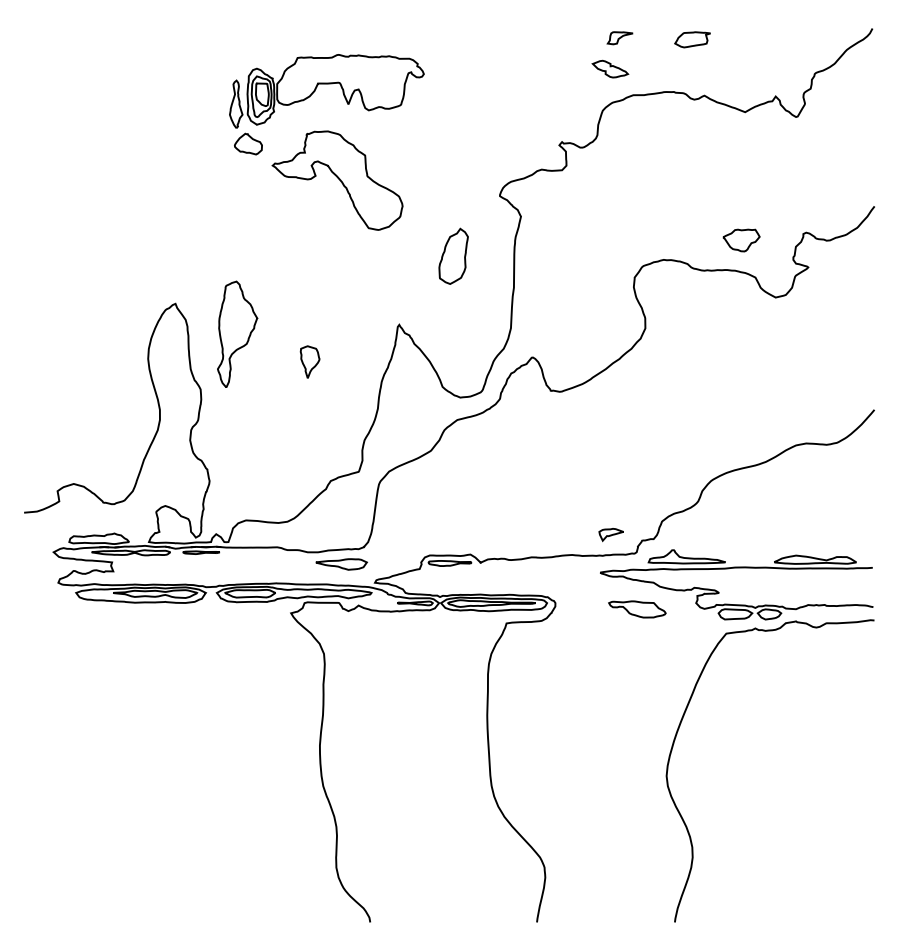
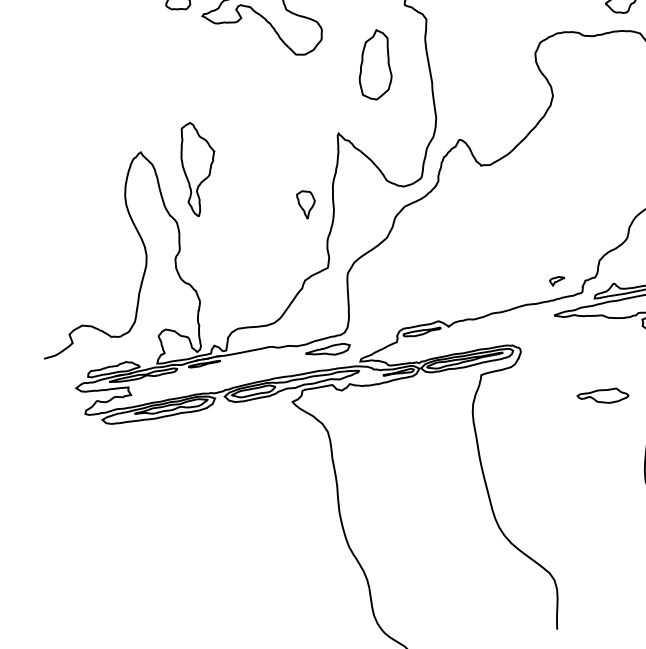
part: (453, 255) -> (374, 64), size x1.4
part: (309, 361) -> (306, 204), moved
part: (610, 535) -> (556, 281), size x0.7
part: (637, 609) -> (603, 396), moved

